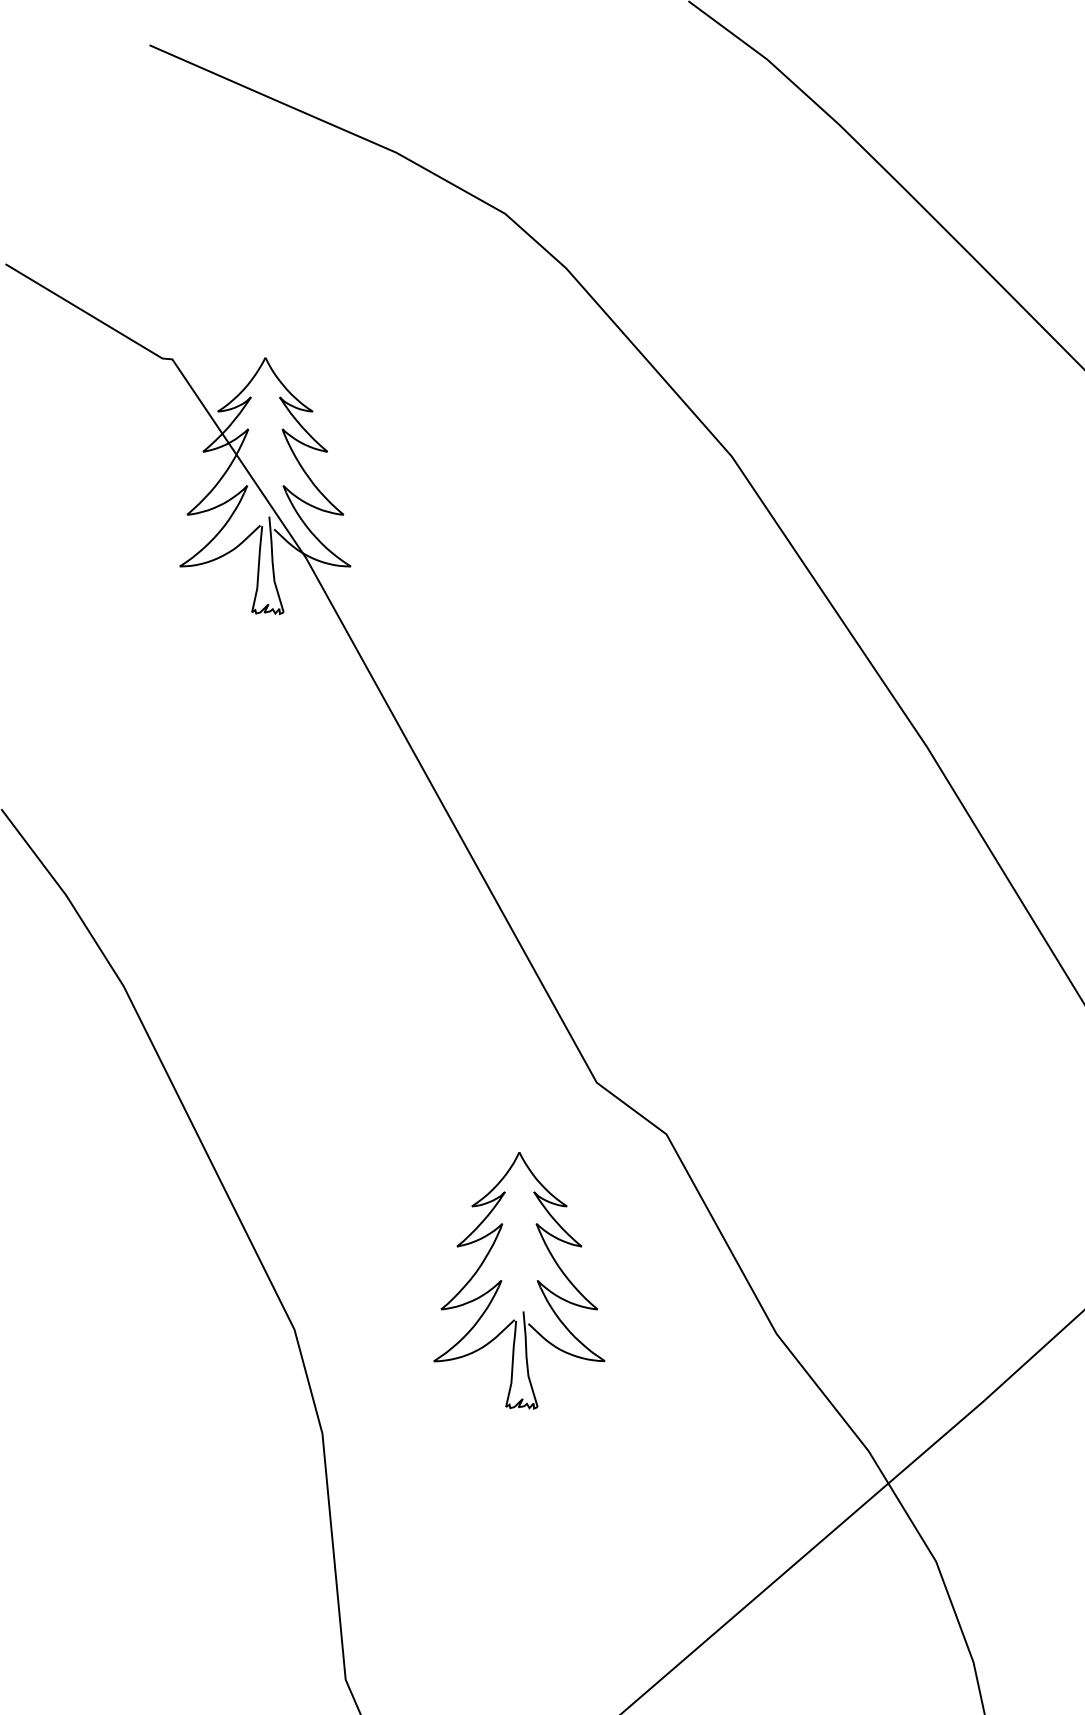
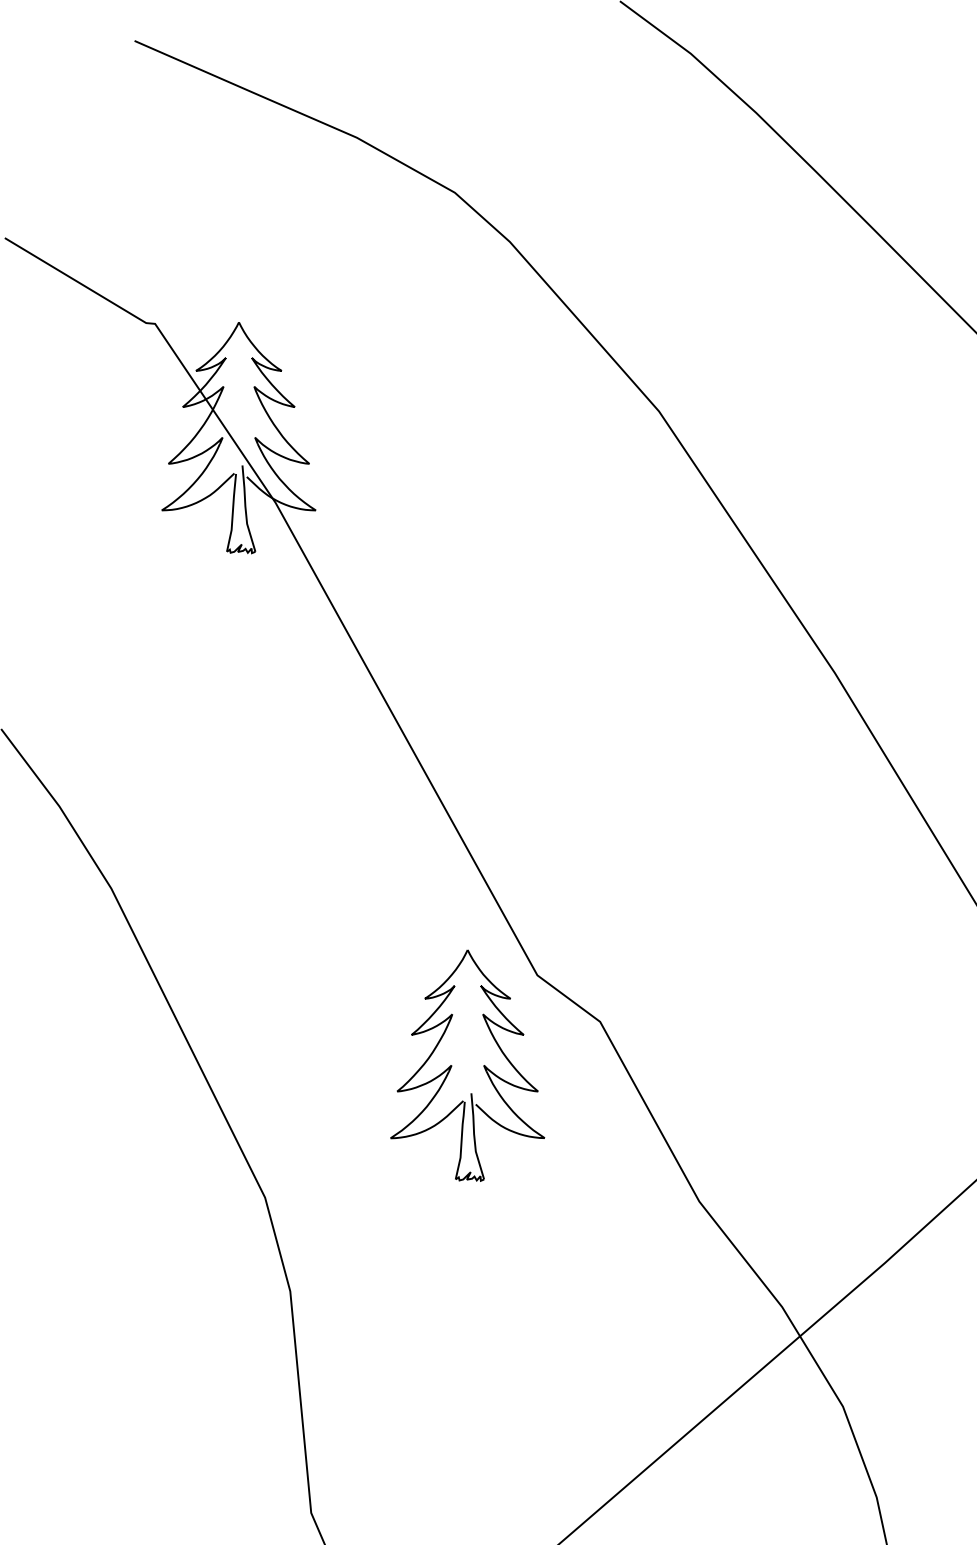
part: (502, 1280) -> (452, 1065), moved

